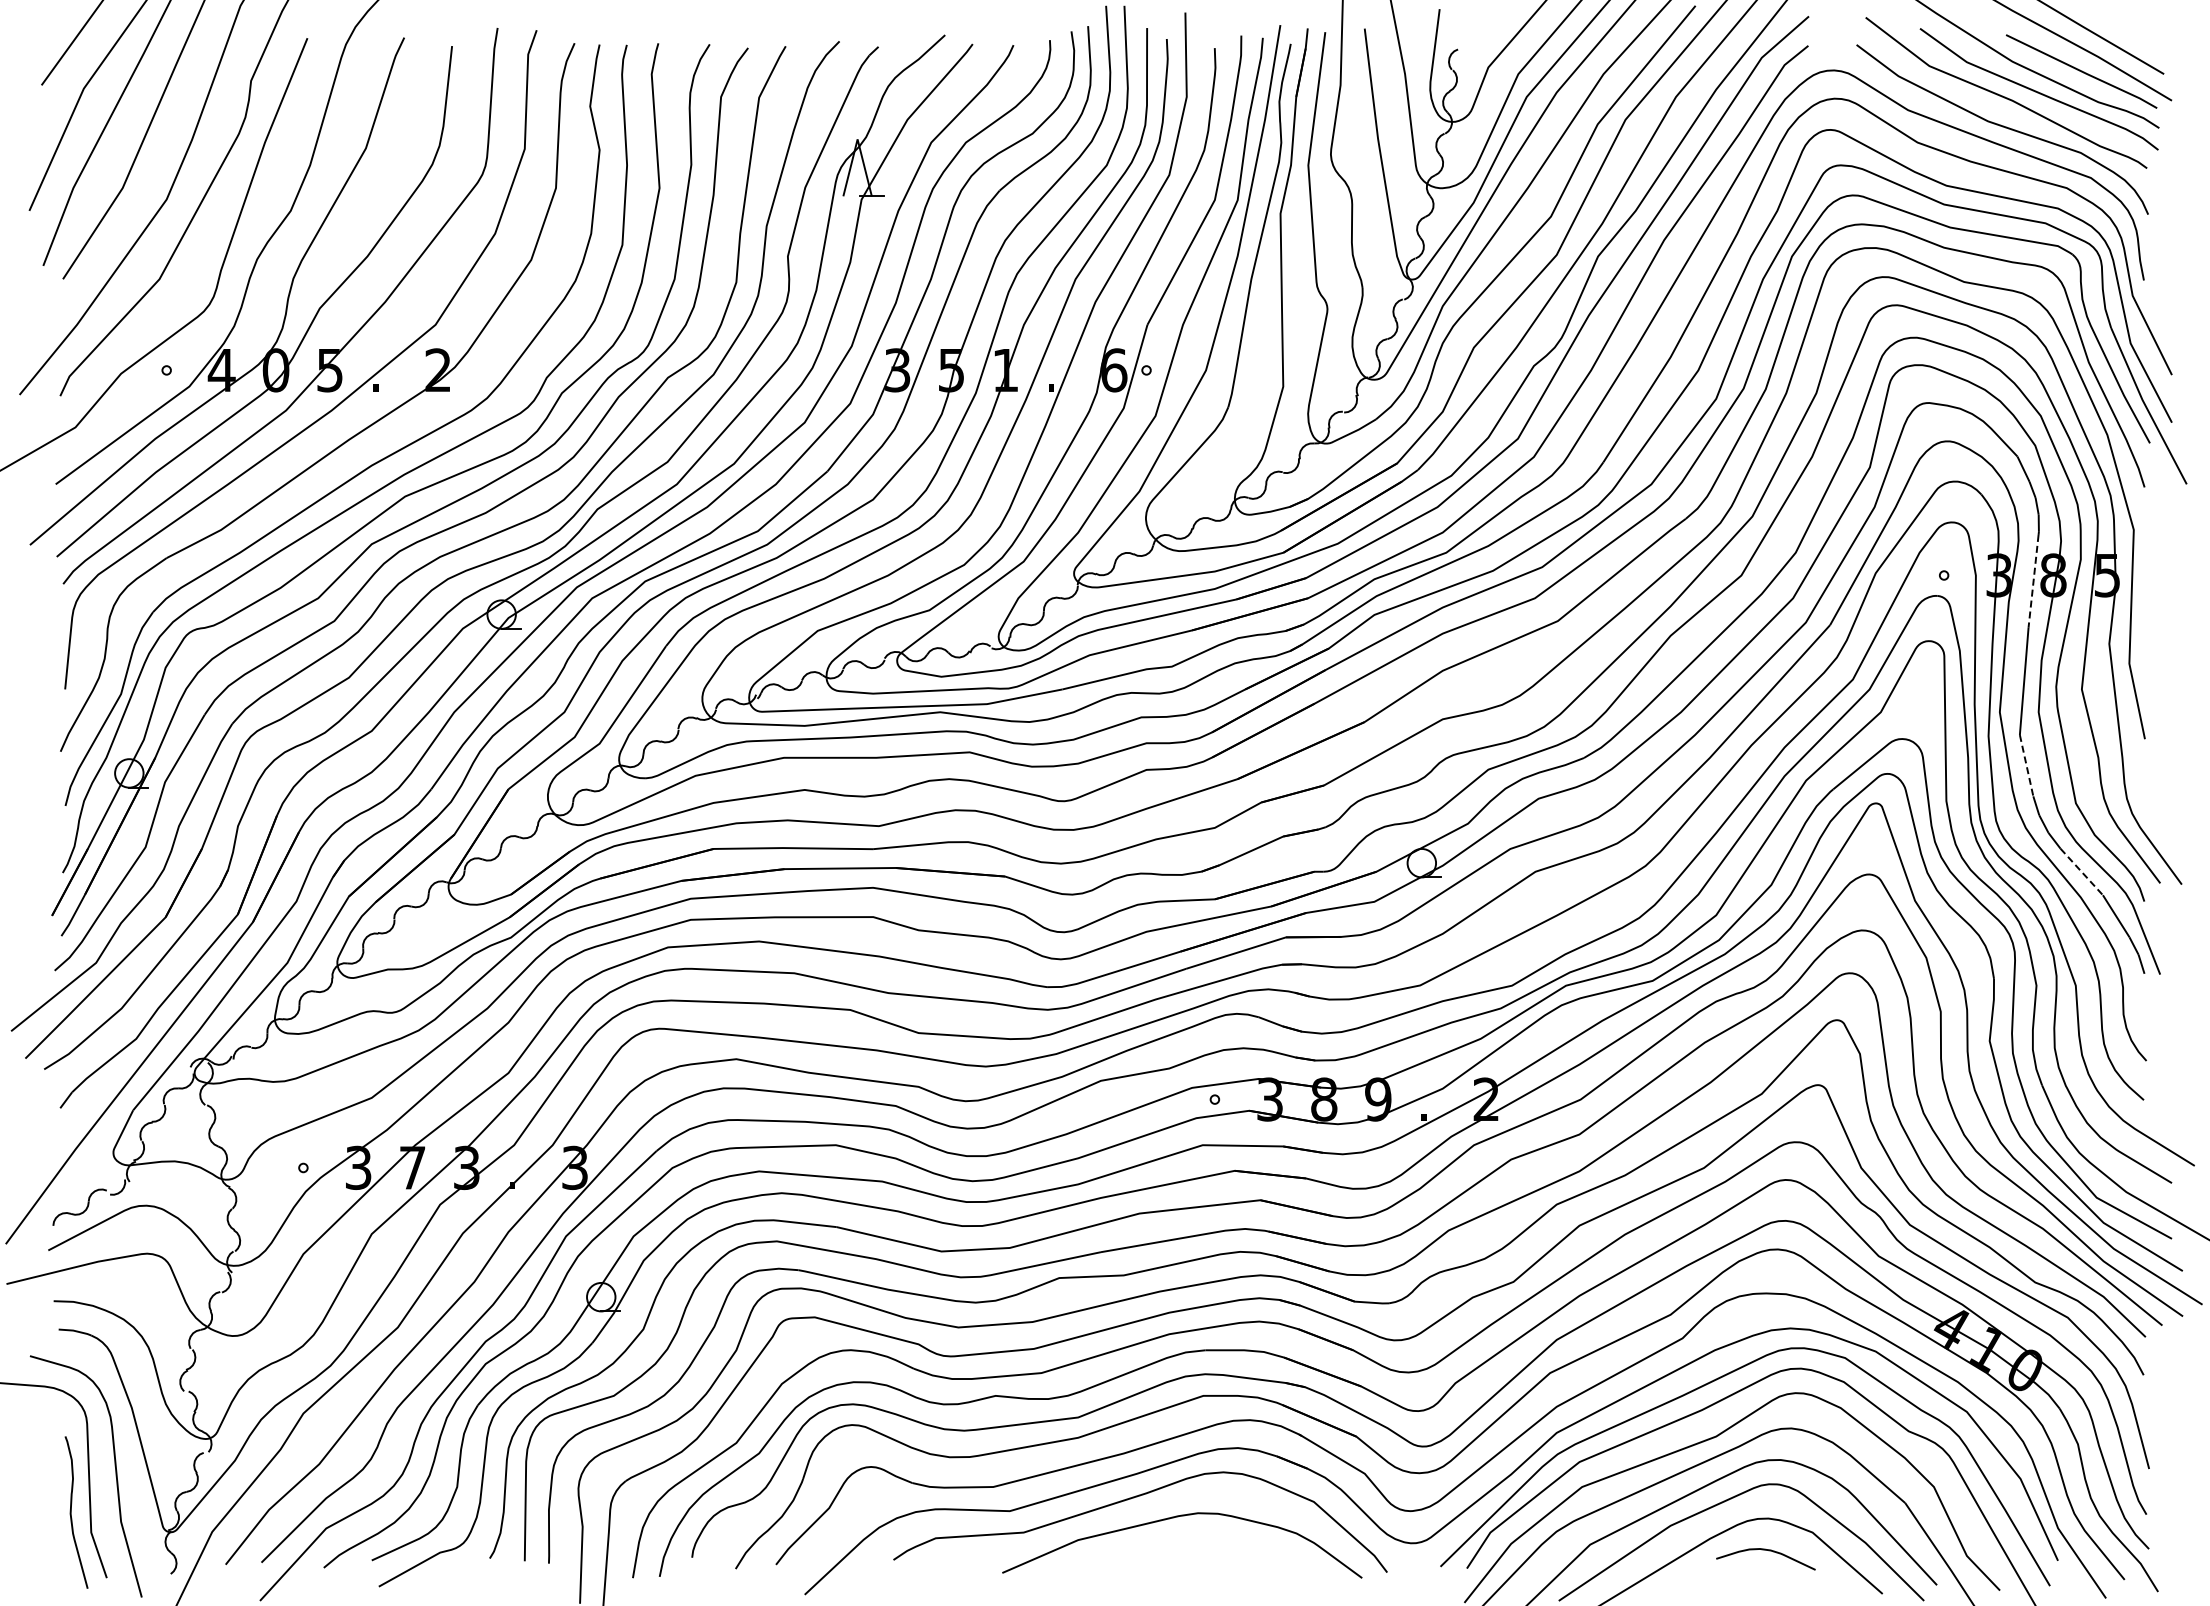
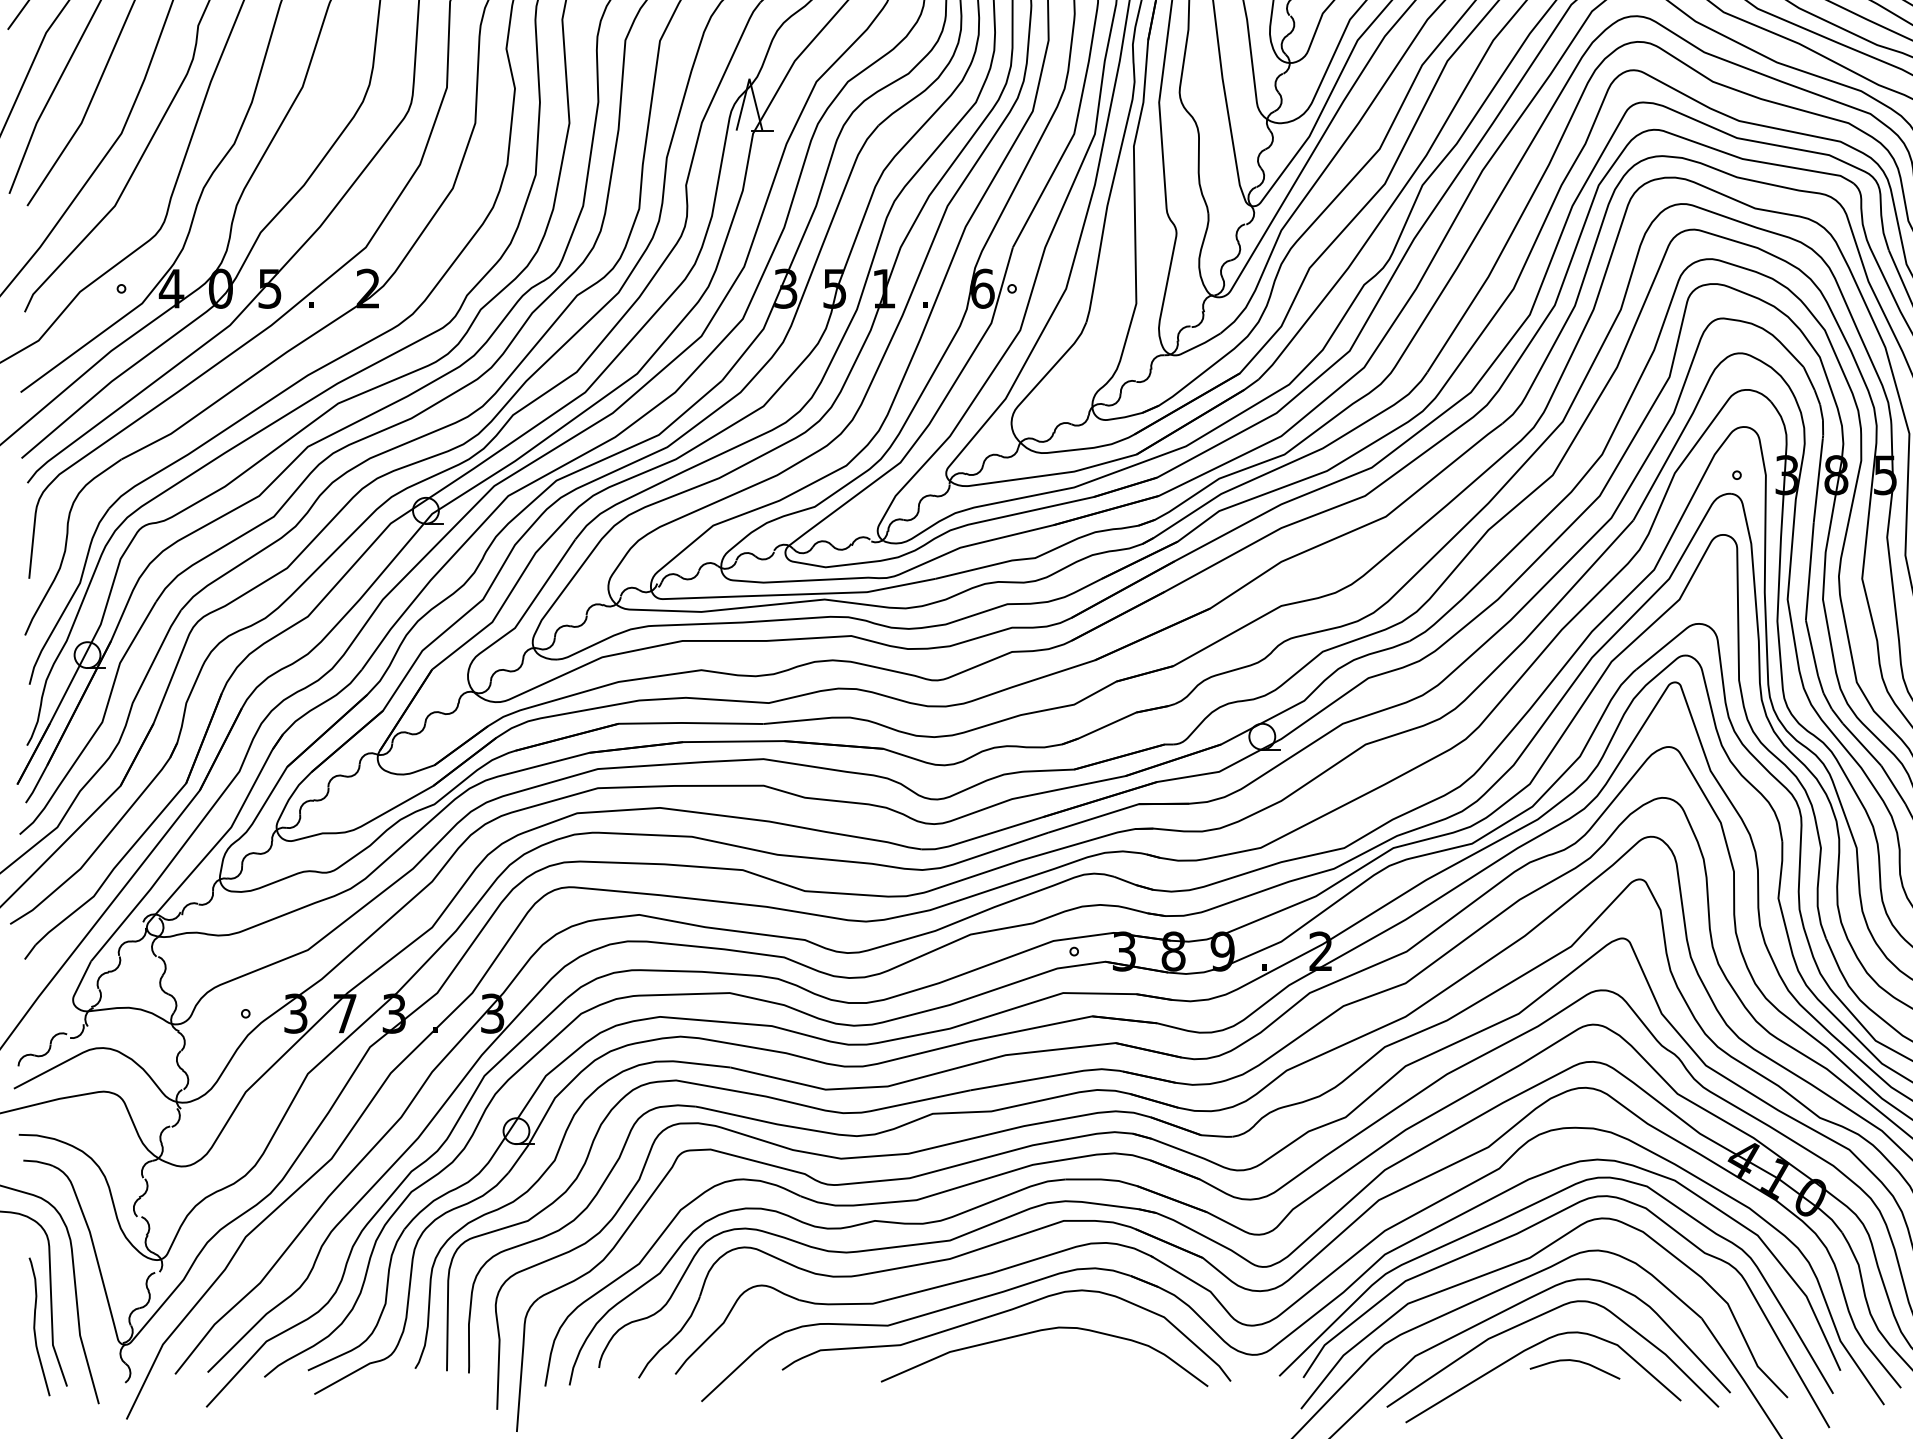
line: (2033, 581) -> (1818, 480), dashed -> solid
line: (2026, 766) -> (1811, 648), dashed -> solid
line: (2082, 872) -> (1862, 745), dashed -> solid

